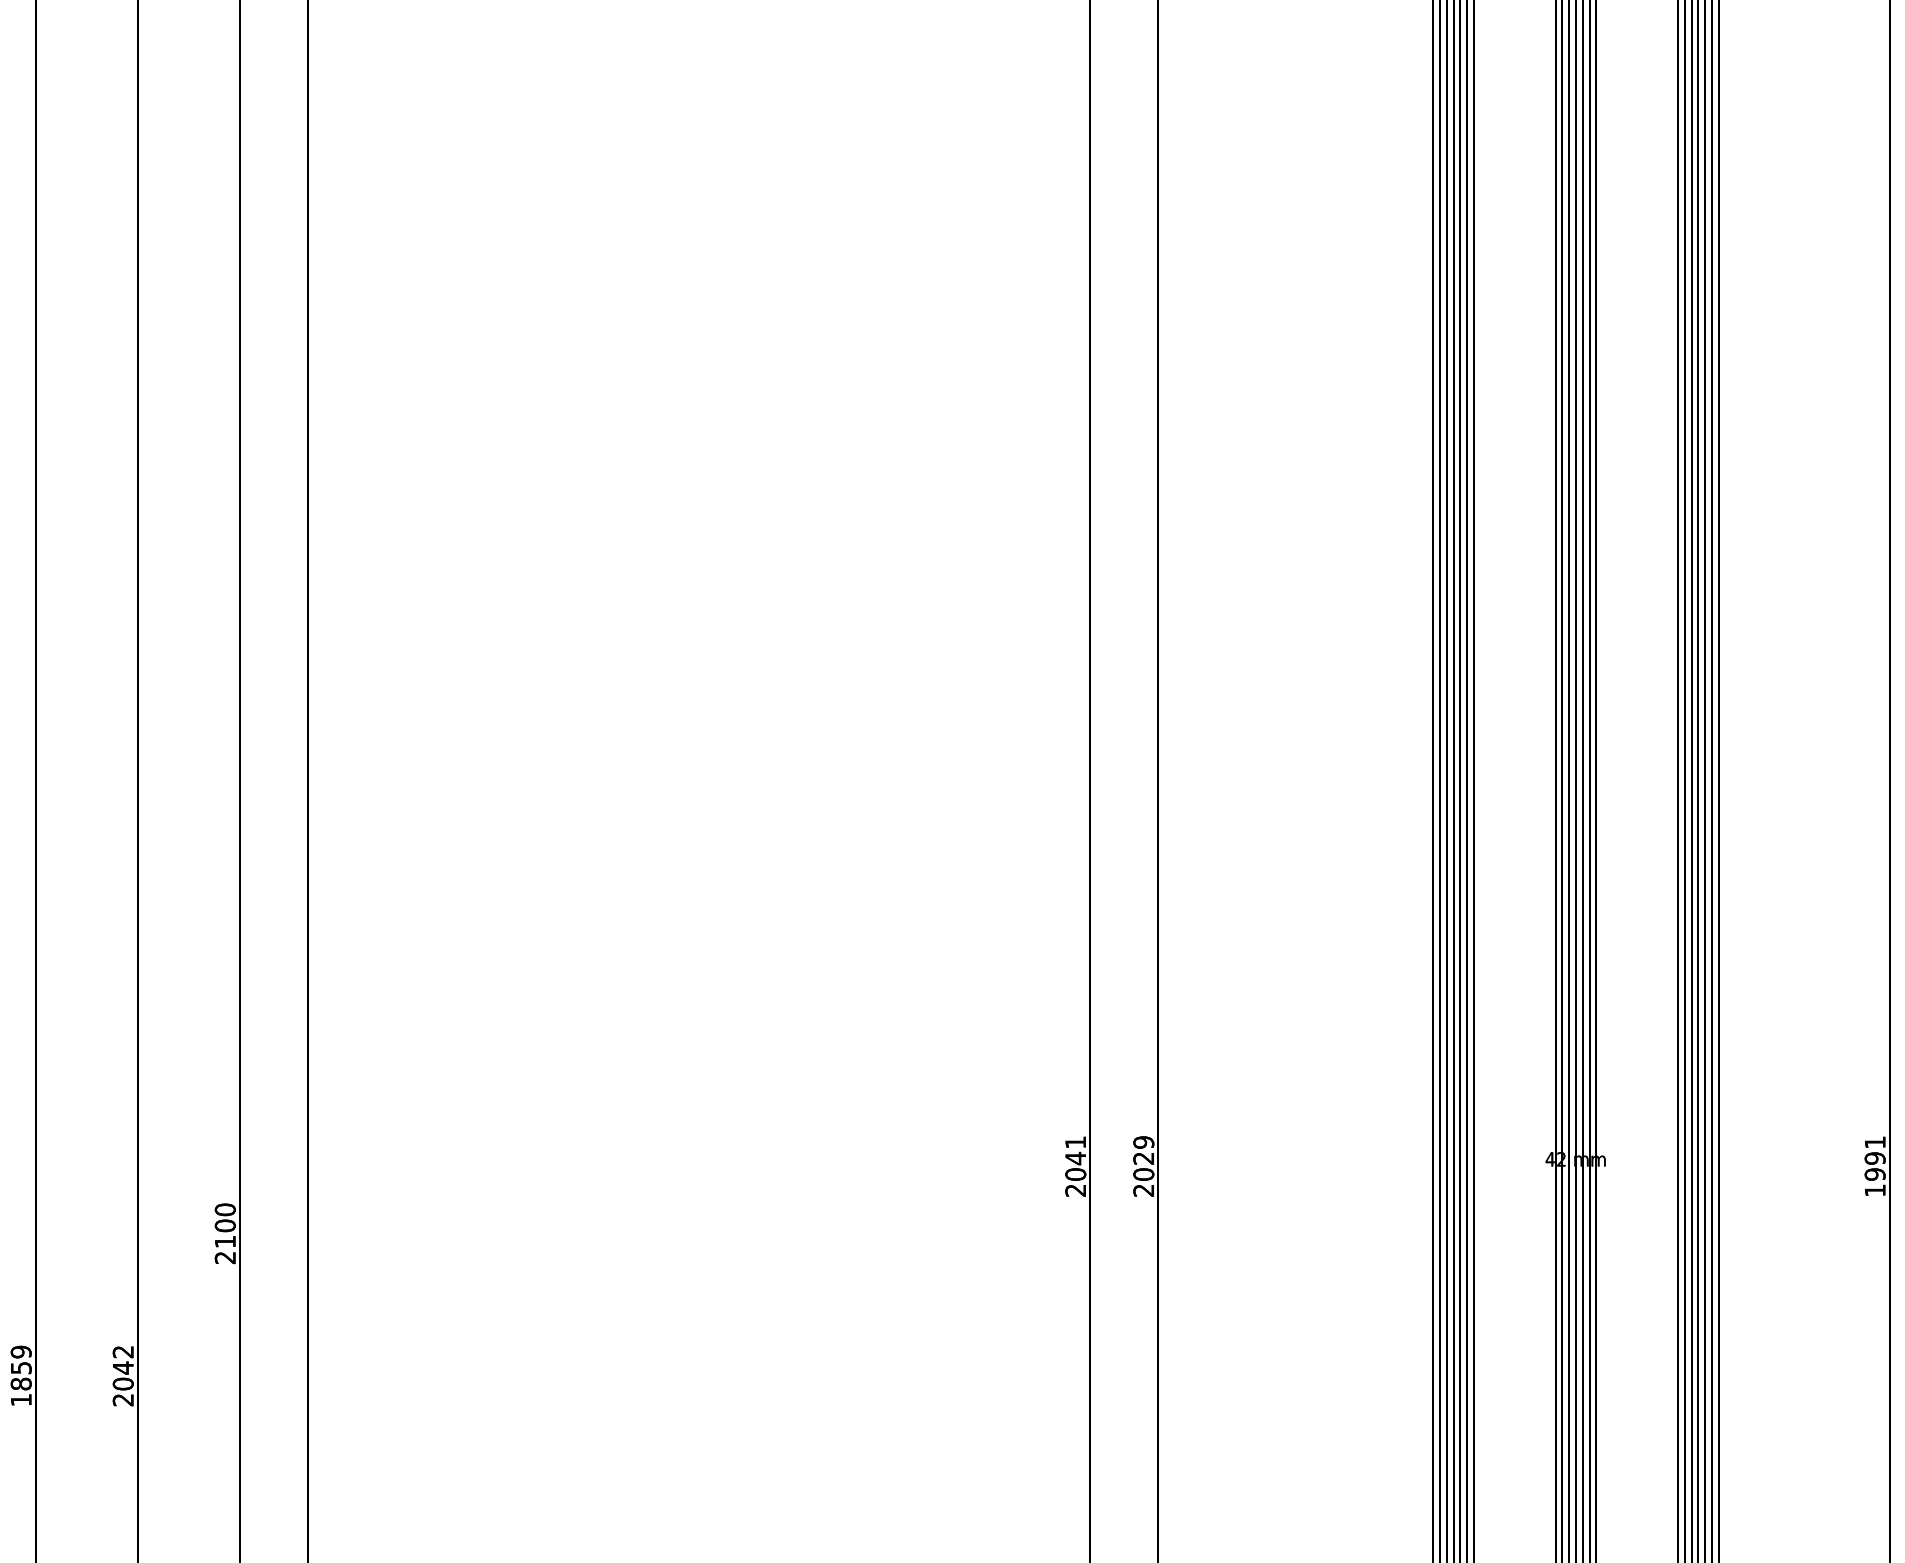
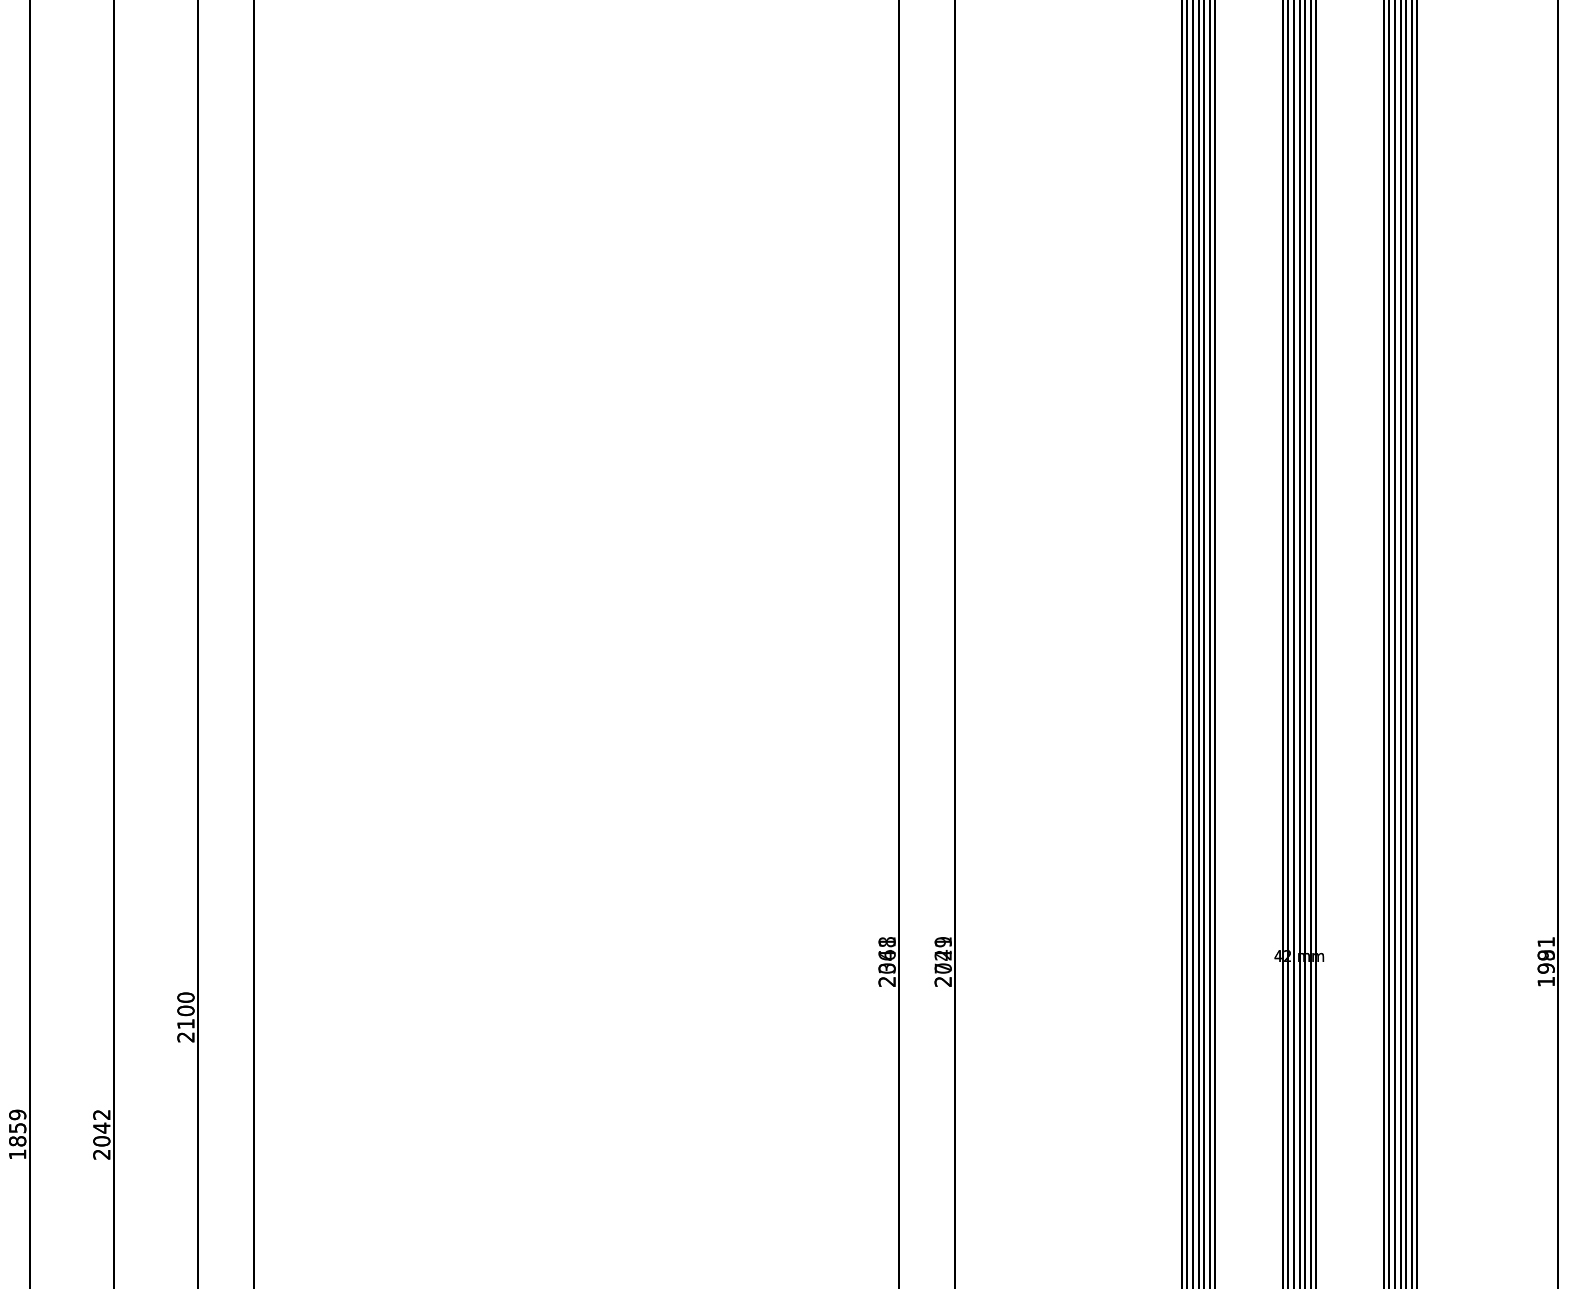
text: (1075, 1158) -> (886, 955), 2041 -> 2368
text: (1143, 1158) -> (942, 955), 2029 -> 2741
text: (1875, 1158) -> (1546, 955), 1991 -> 1981

